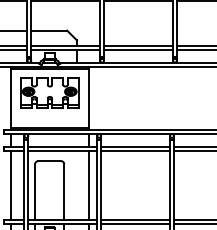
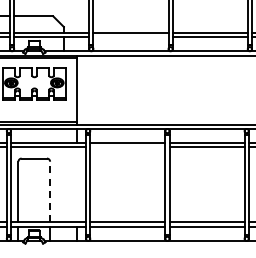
line: (138, 50) -> (130, 37), removed
line: (135, 151) -> (127, 147), removed
line: (88, 185) -> (76, 184), removed
line: (64, 191) -> (50, 191), solid -> dashed

